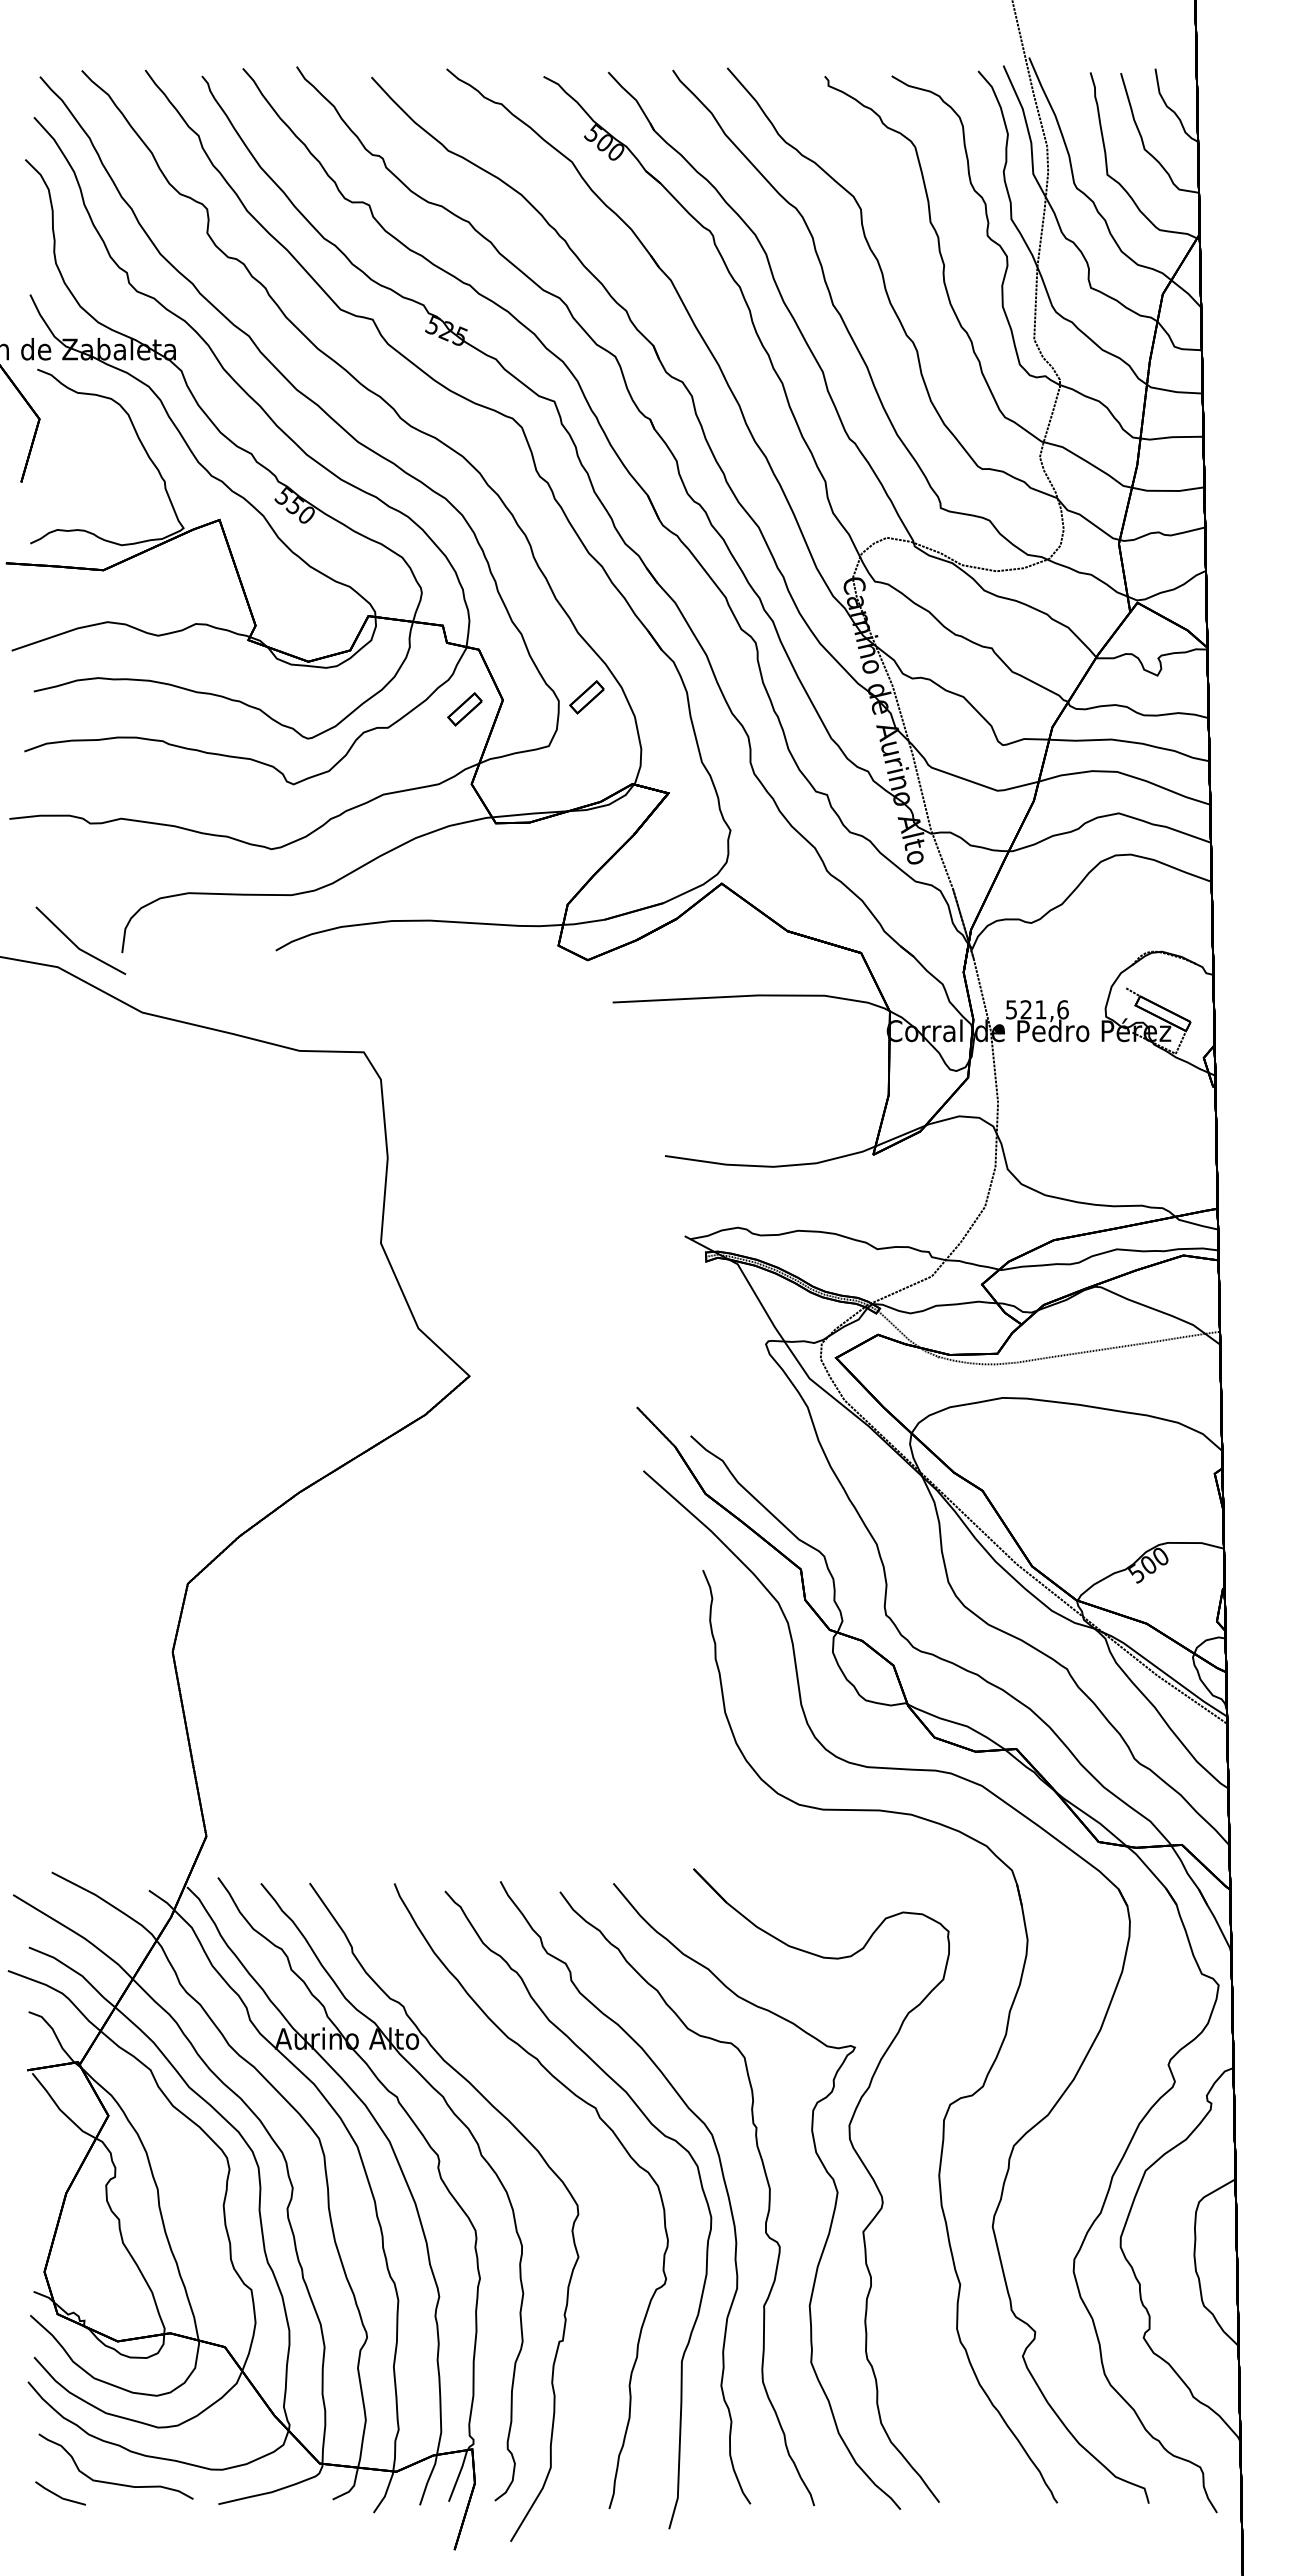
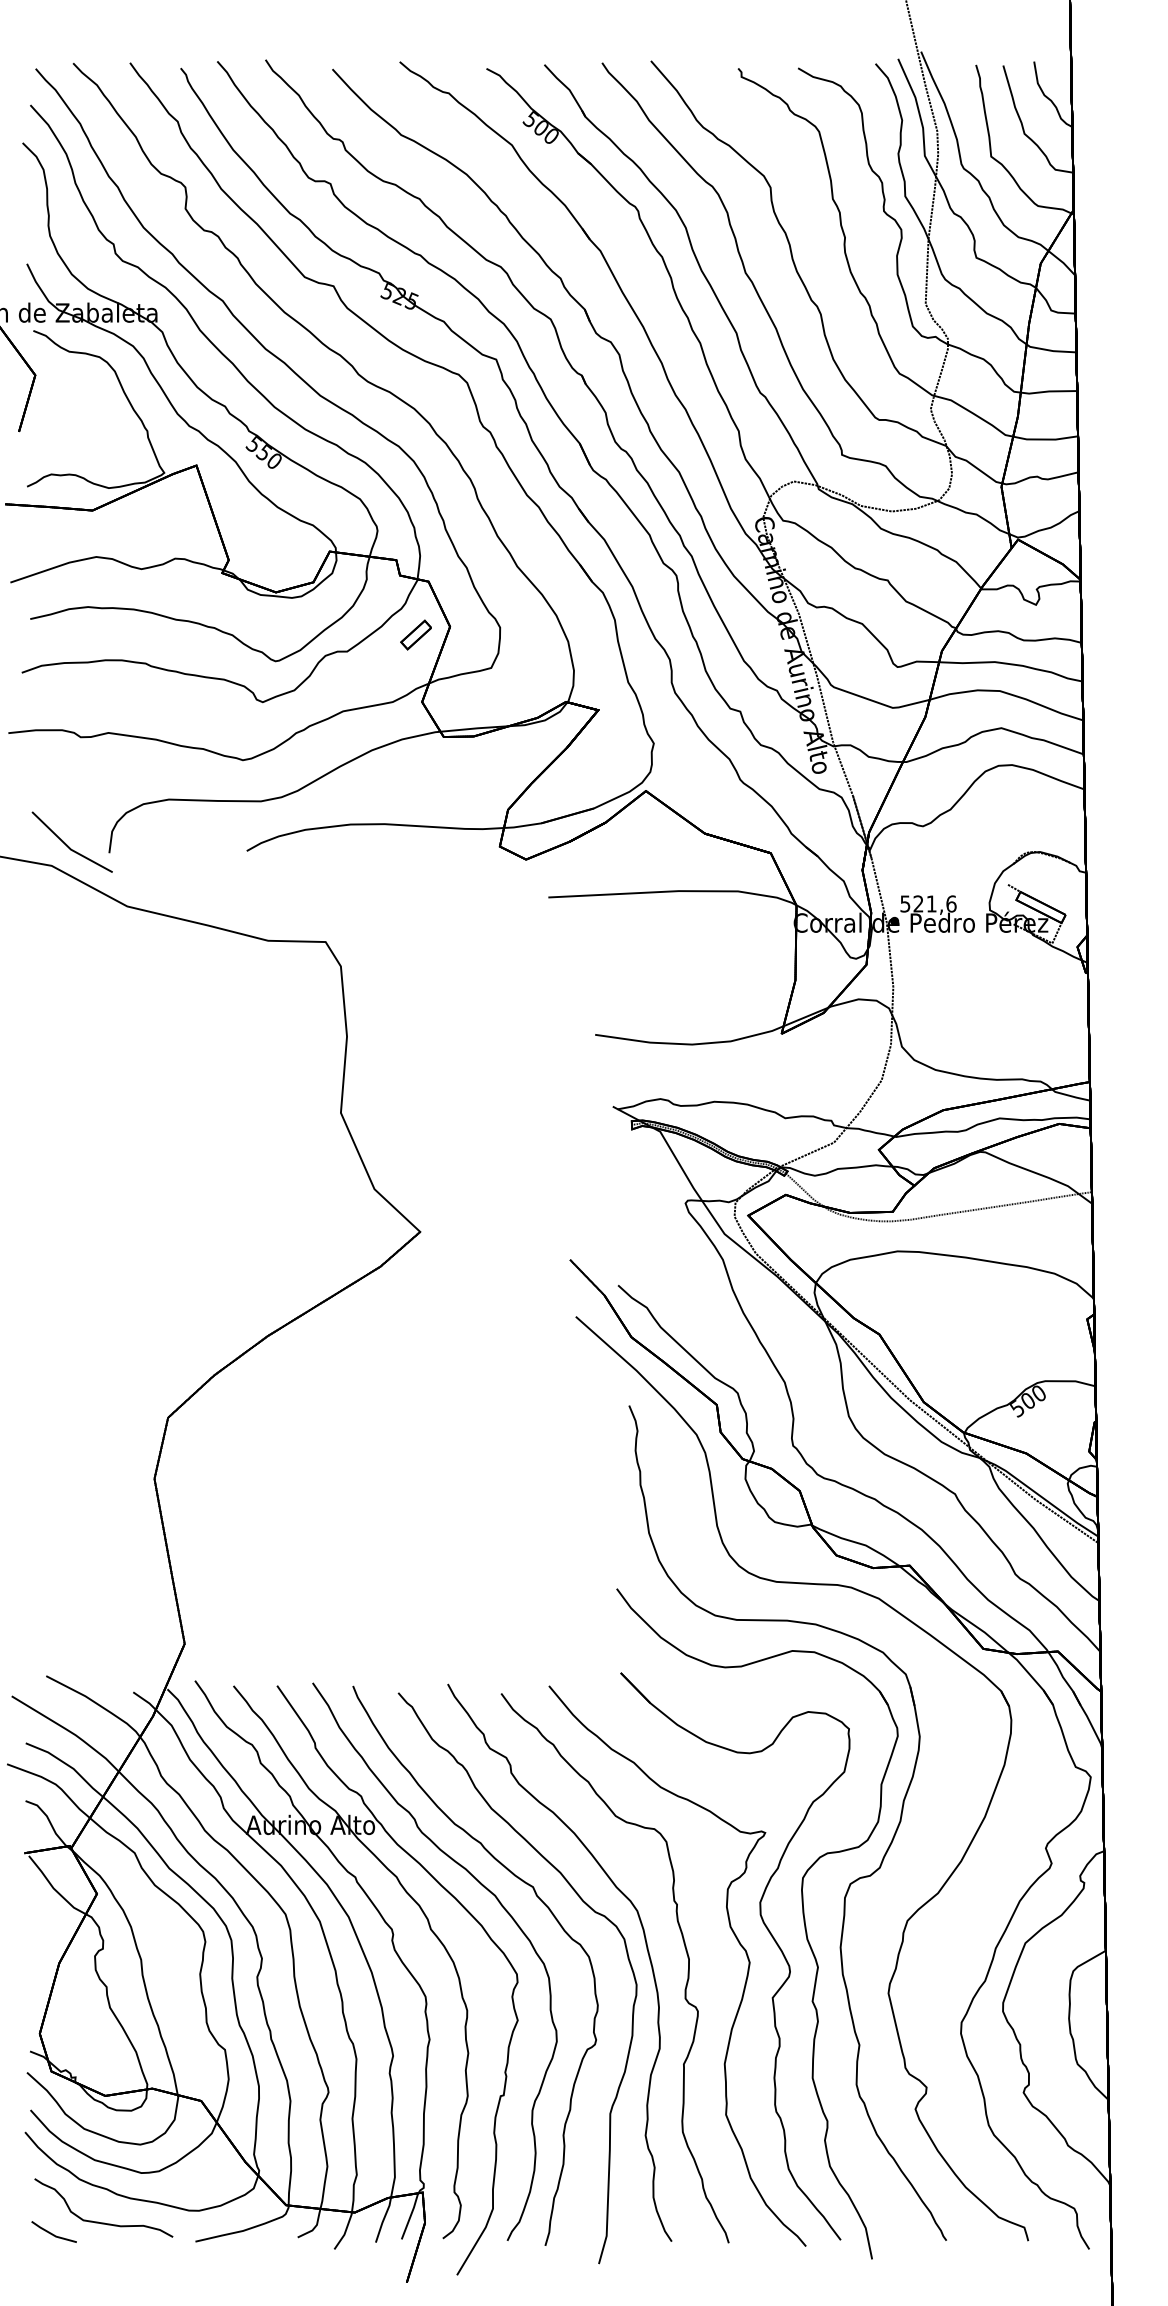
part: (586, 697) -> (524, 624), removed
part: (562, 2132) -> (503, 1908), added
part: (897, 2145) -> (803, 1920), added

